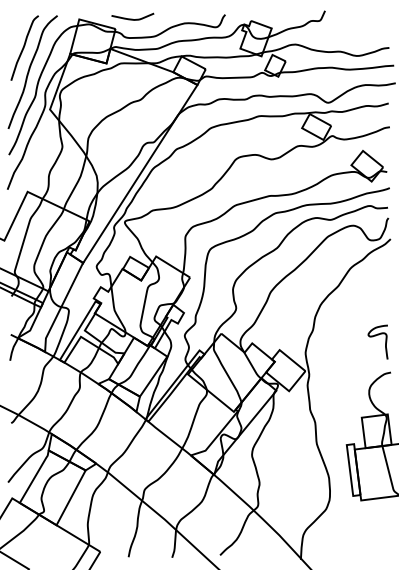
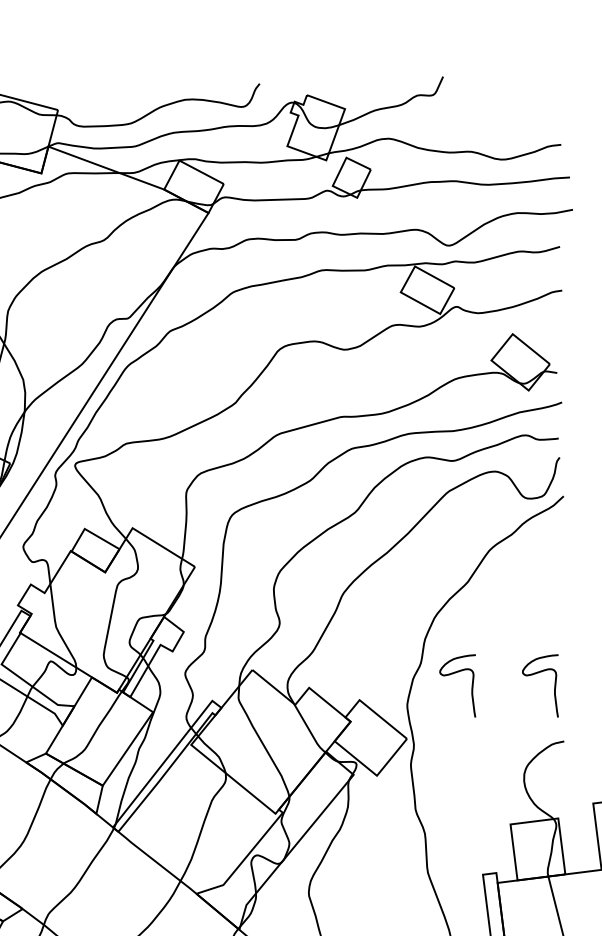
curve: (132, 18) -> (89, 90), removed
curve: (331, 336) -> (454, 675), added

